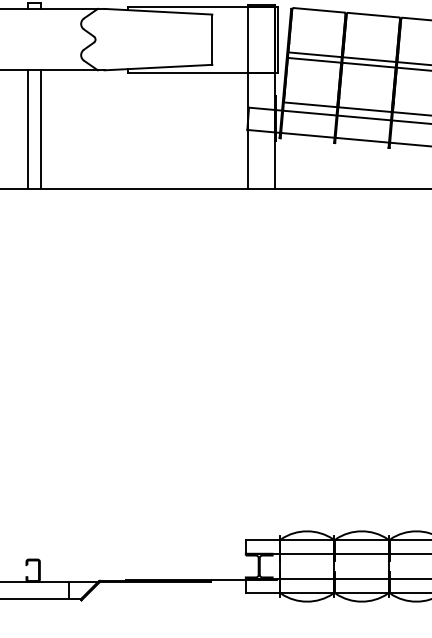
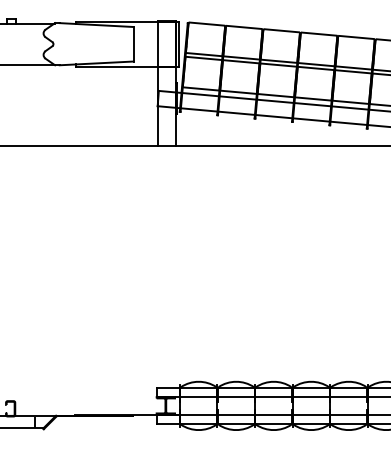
line: (27, 128) -> (6, 105), removed
line: (41, 128) -> (16, 105), removed

